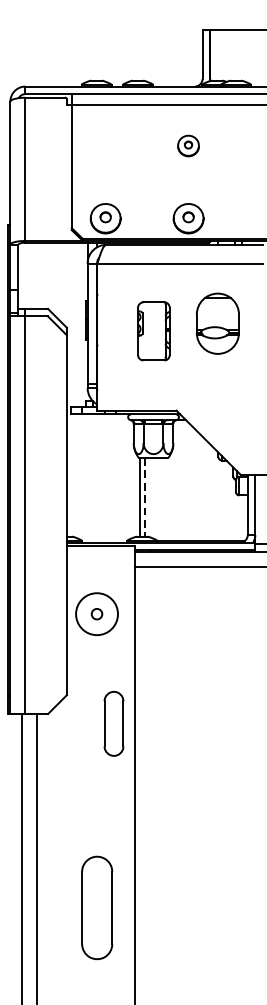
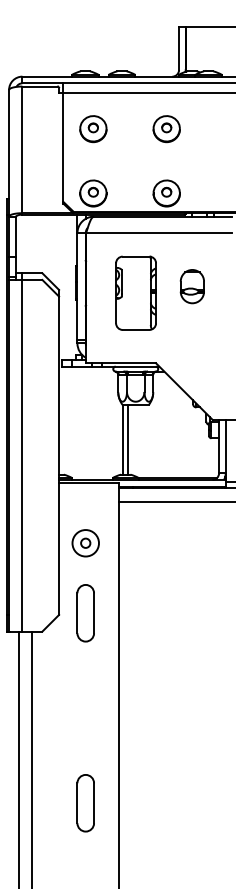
part: (105, 146) -> (93, 129), added
part: (188, 146) -> (166, 129), size x1.43
part: (216, 323) -> (191, 286), size x0.62
part: (153, 330) -> (135, 292), size x1.43
line: (145, 496) -> (128, 439), dashed -> solid
circle: (96, 614) -> (85, 543), size x0.71
part: (113, 724) -> (85, 613), moved
part: (96, 908) -> (85, 803), size x0.62

